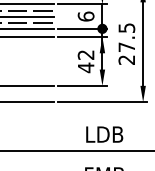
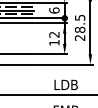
text: (125, 46) -> (79, 29), 27.5 -> 28.5
text: (86, 67) -> (54, 42), 42 -> 12

